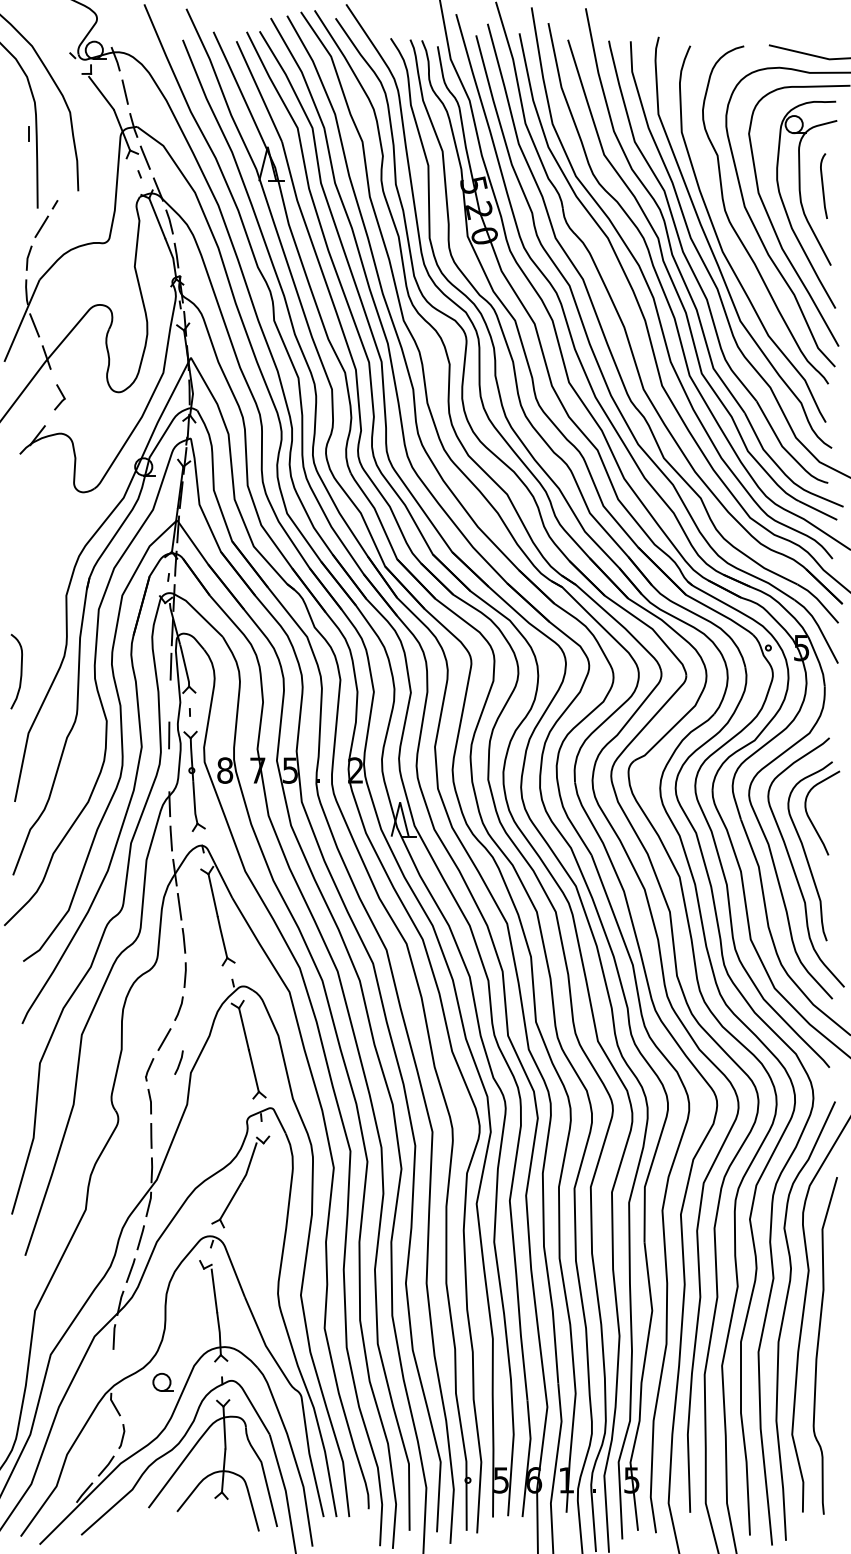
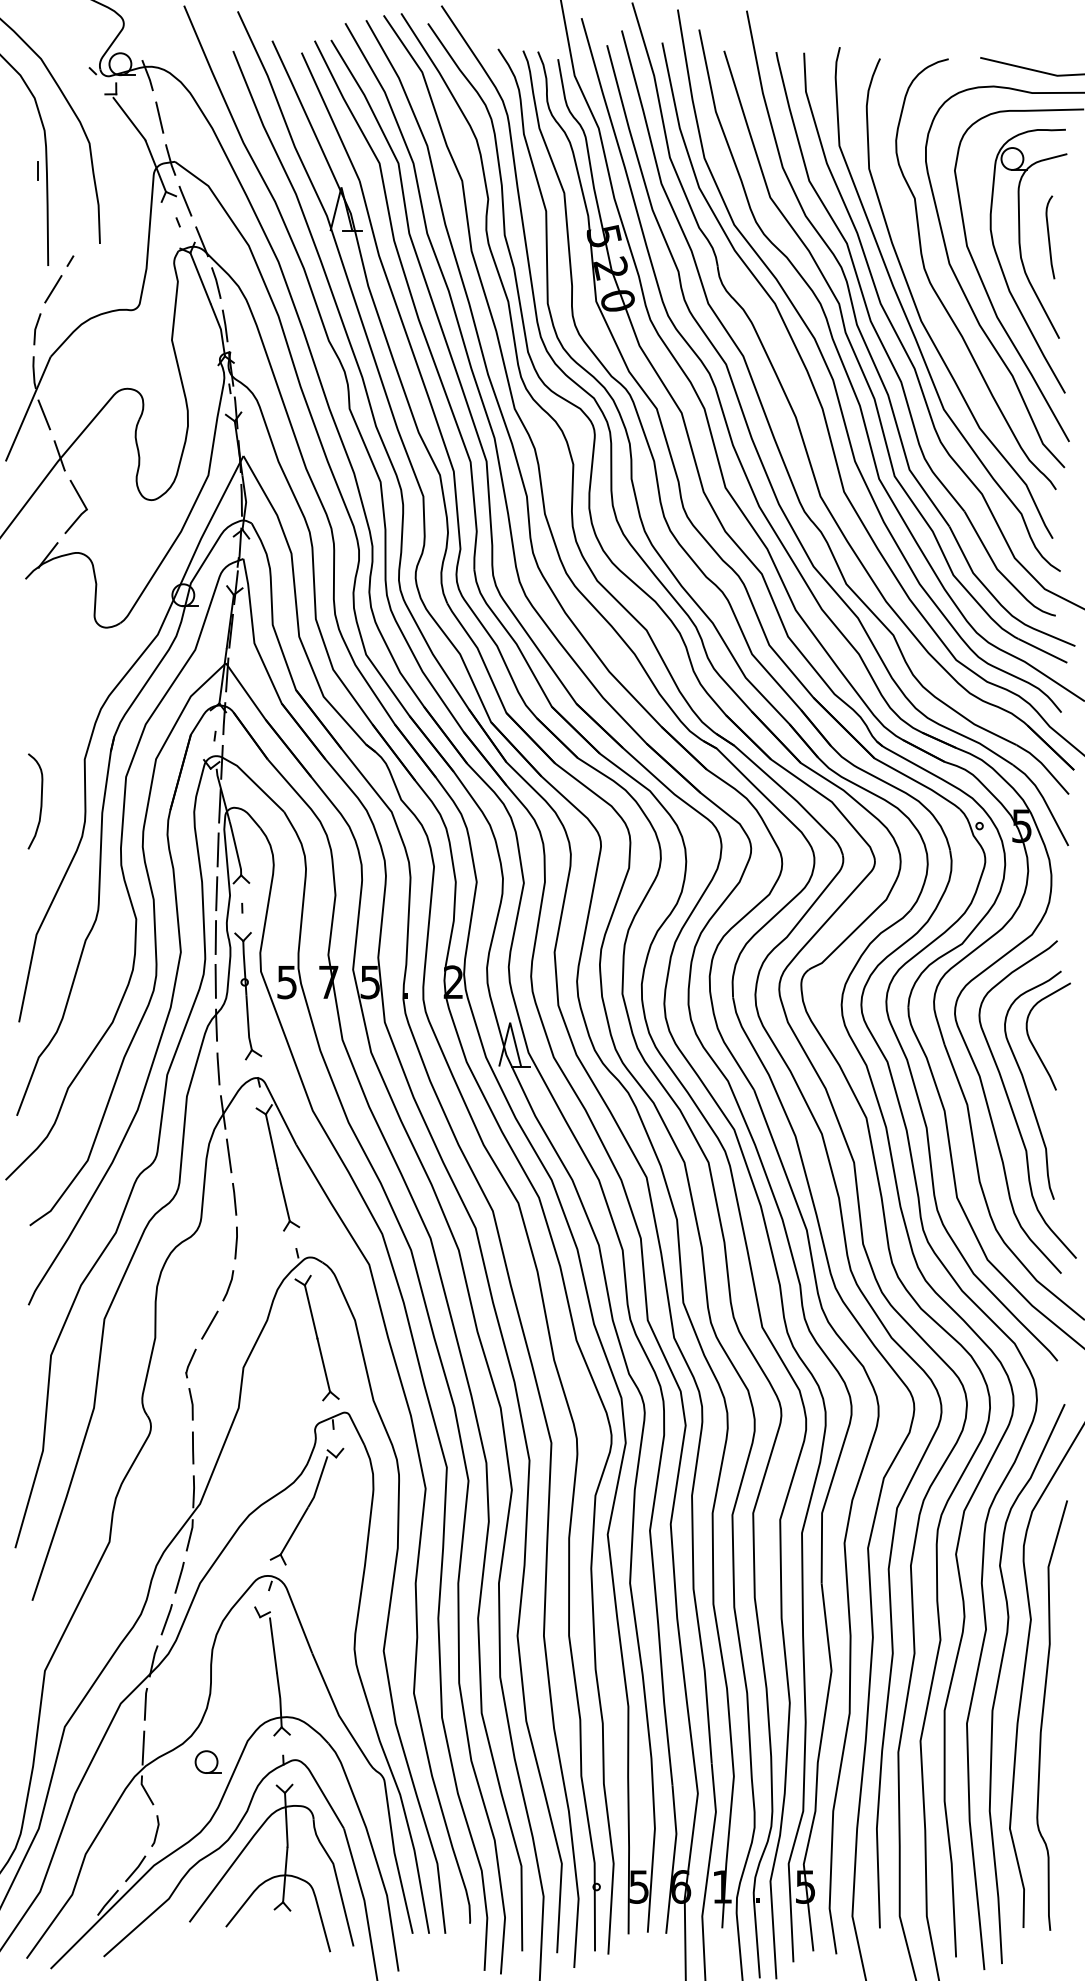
part: (59, 397) -> (75, 506), size x1.67
curve: (20, 671) -> (40, 801), moved
line: (169, 700) -> (216, 892), added
line: (169, 769) -> (216, 980), added
text: (225, 770) -> (287, 982), 8 -> 5
line: (179, 1062) -> (228, 1354), removed
line: (112, 1371) -> (143, 1748), added

